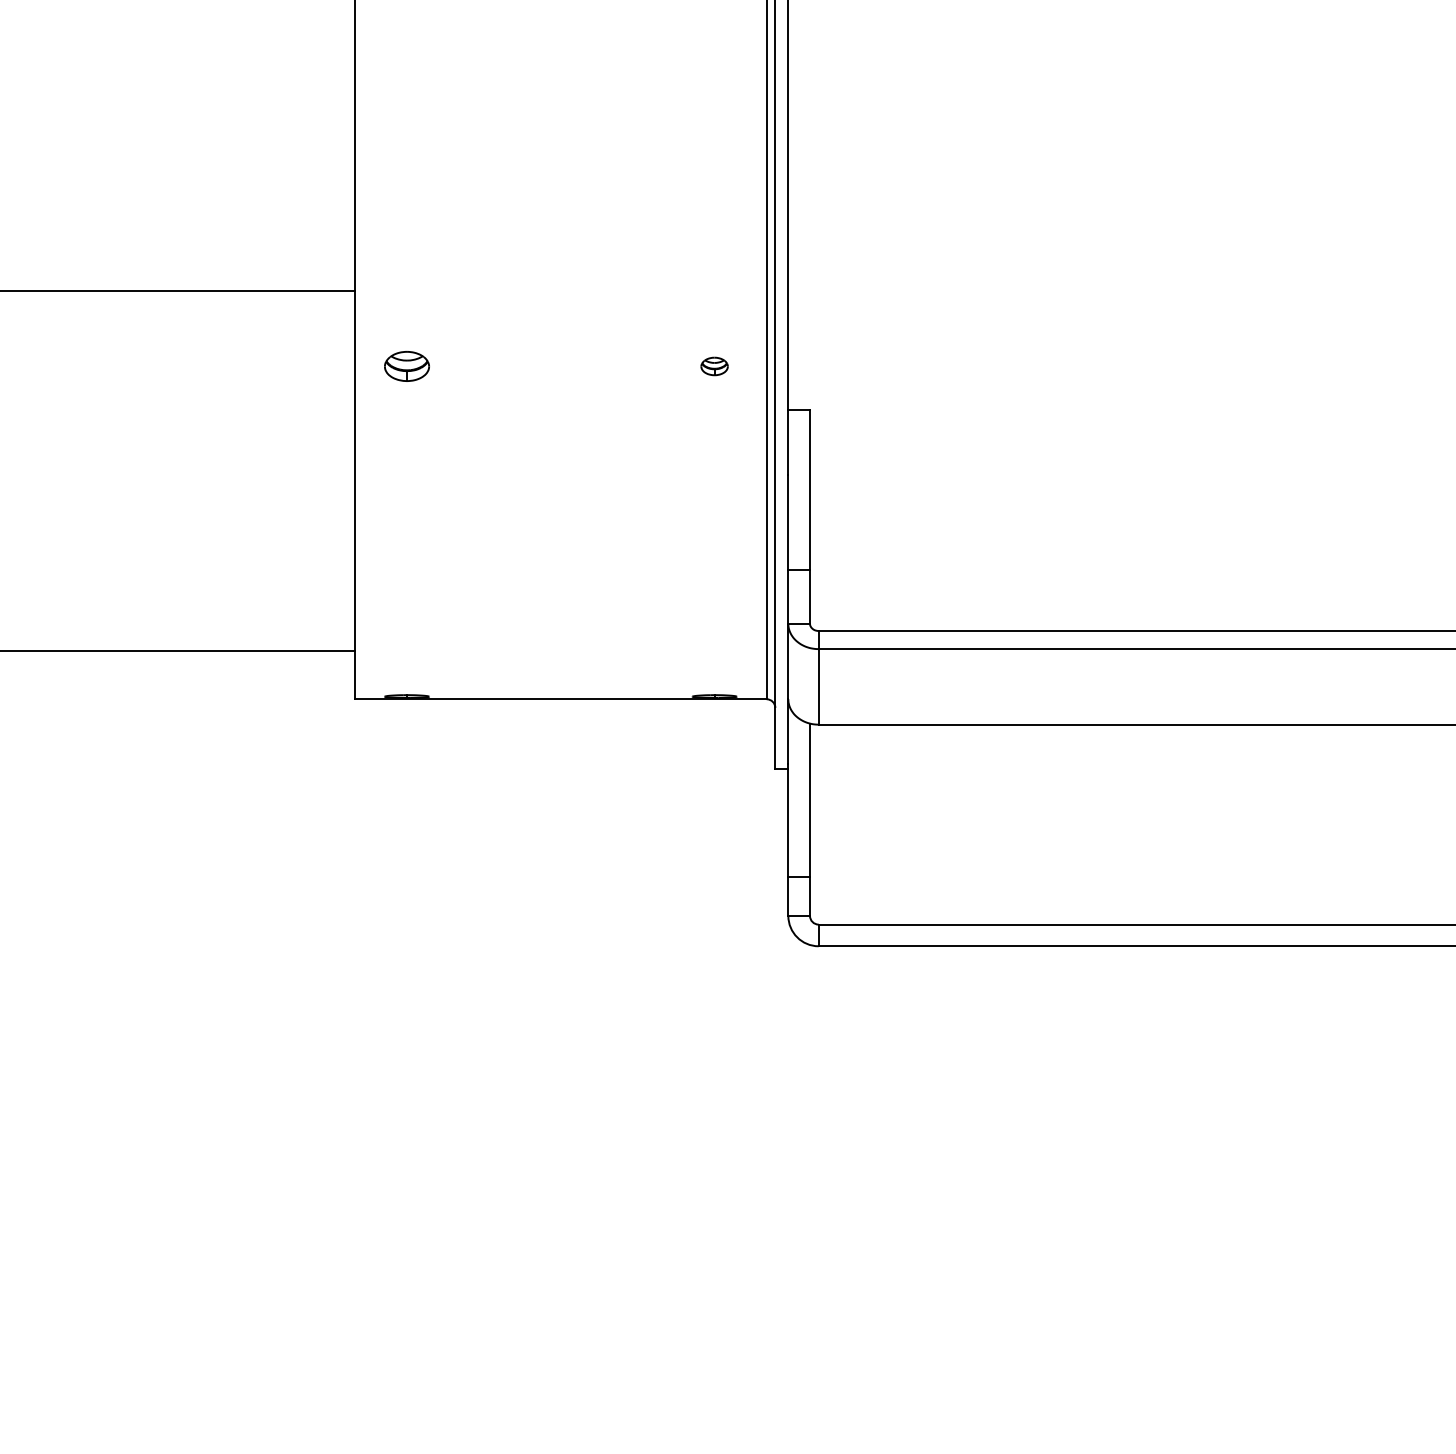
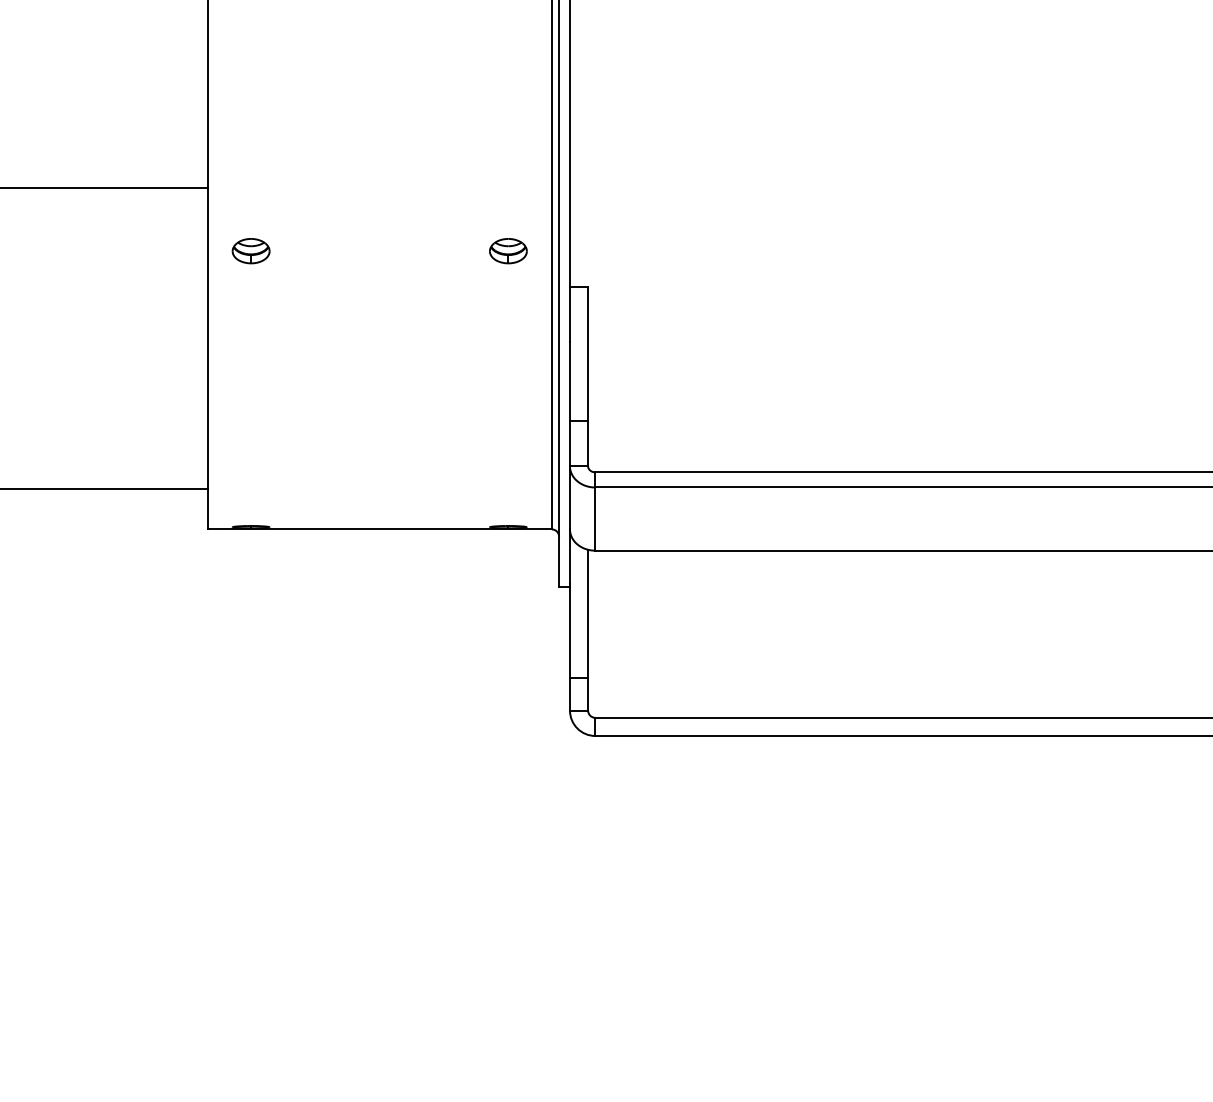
part: (714, 366) -> (508, 251), size x1.67

